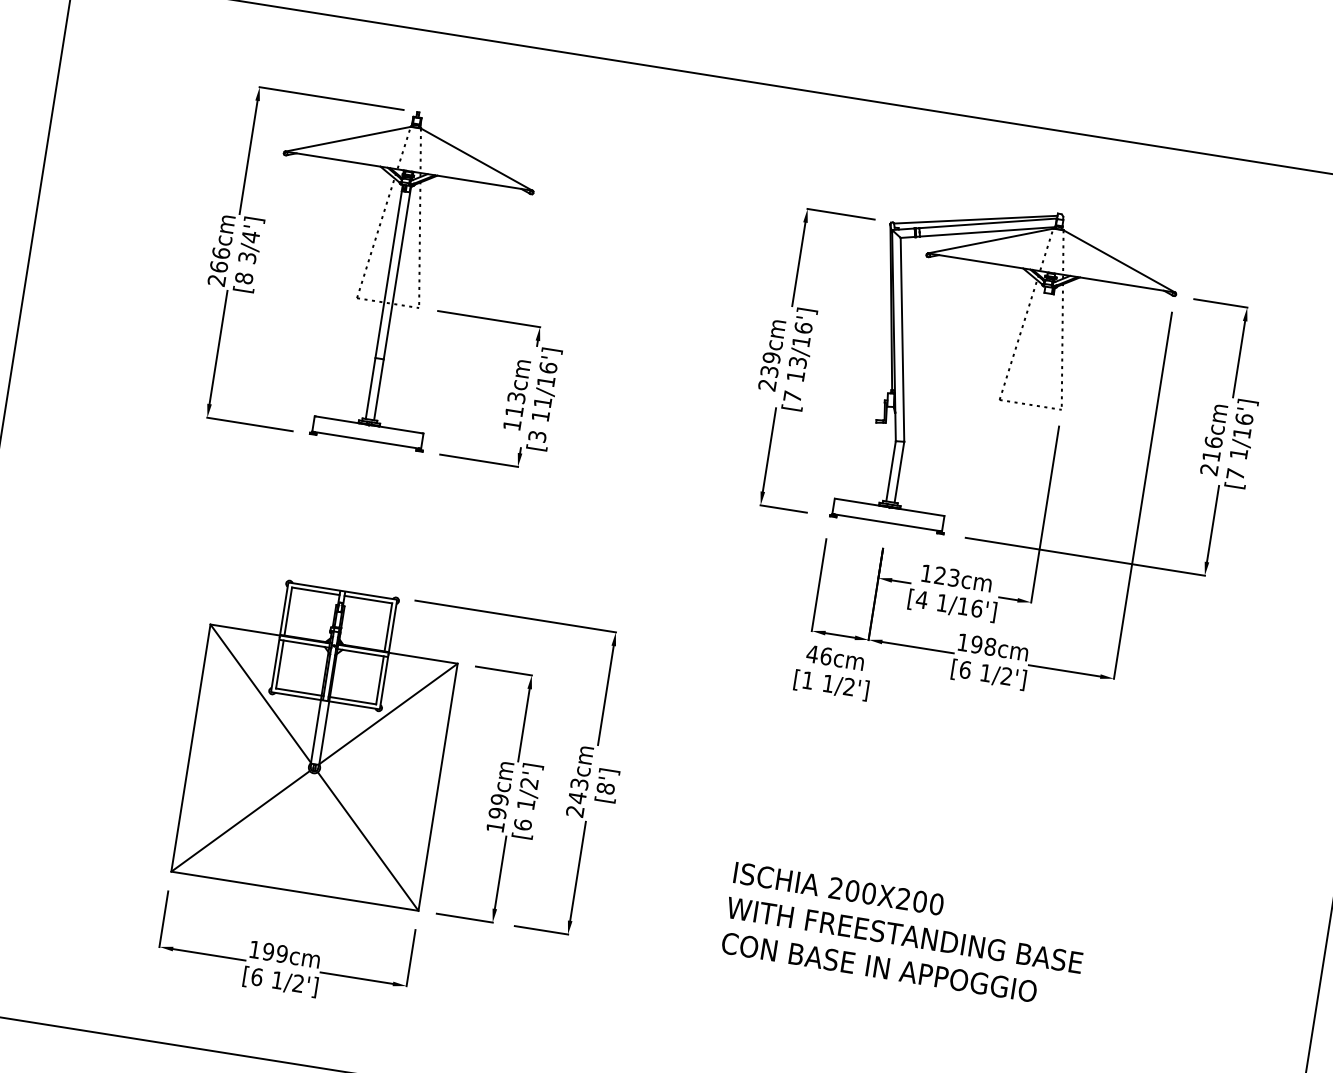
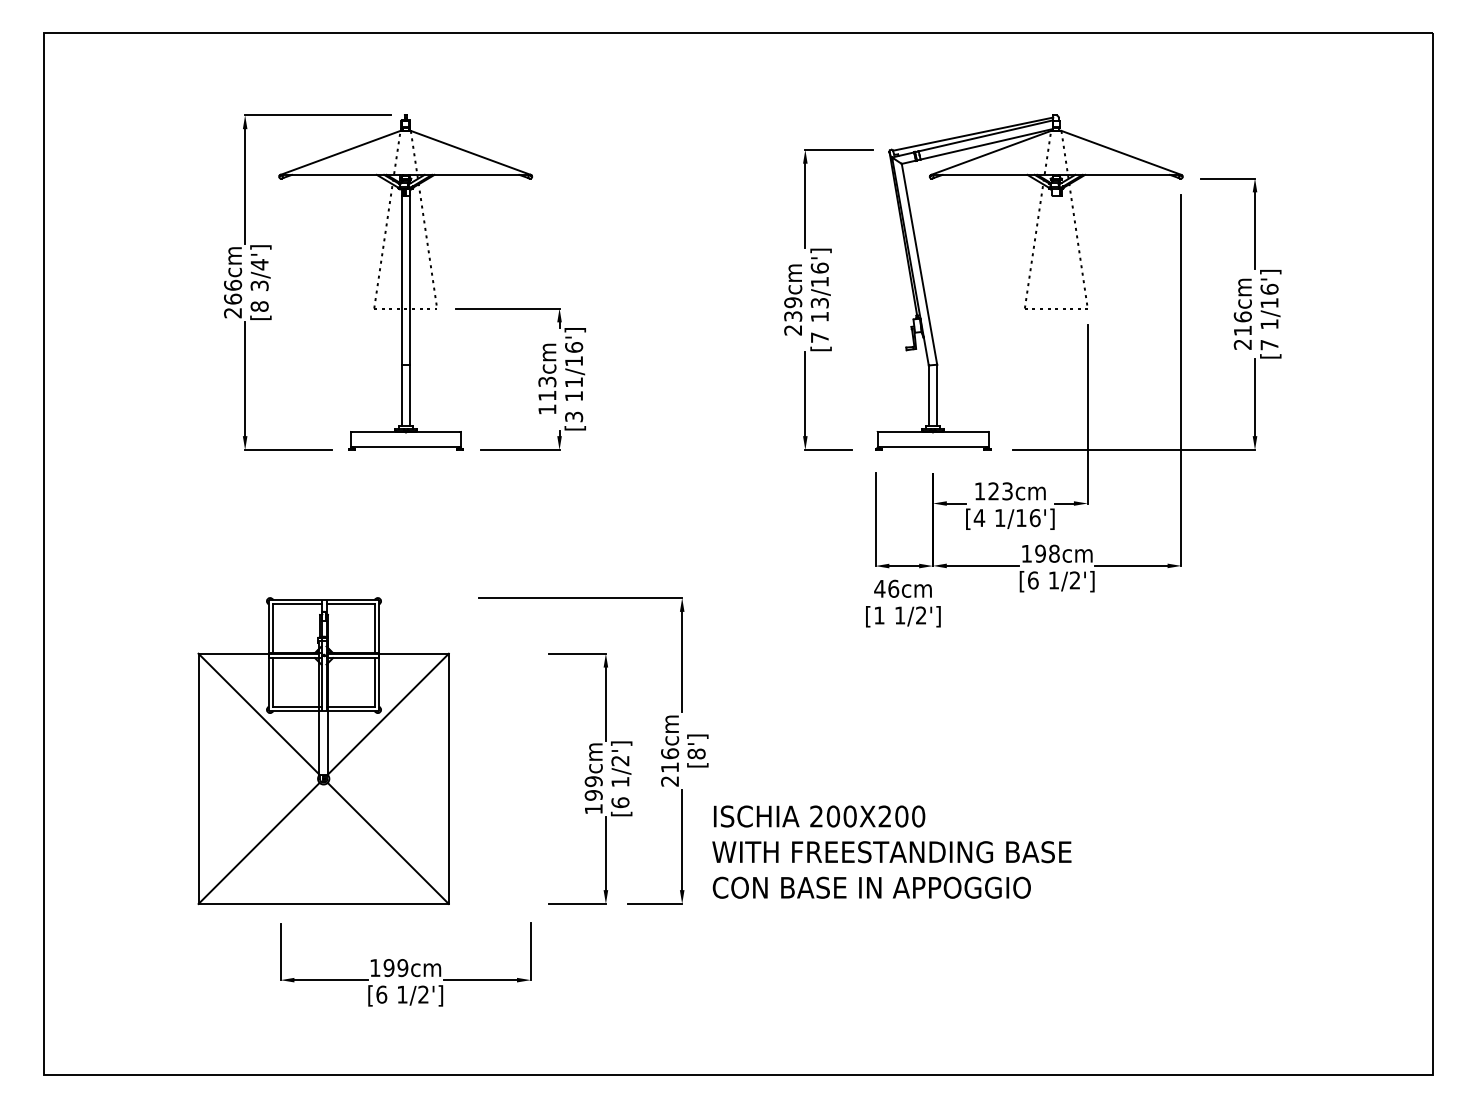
part: (318, 740) -> (323, 751), moved
text: (578, 790) -> (670, 760), 243cm -> 216cm
text: (904, 934) -> (891, 851), moved

